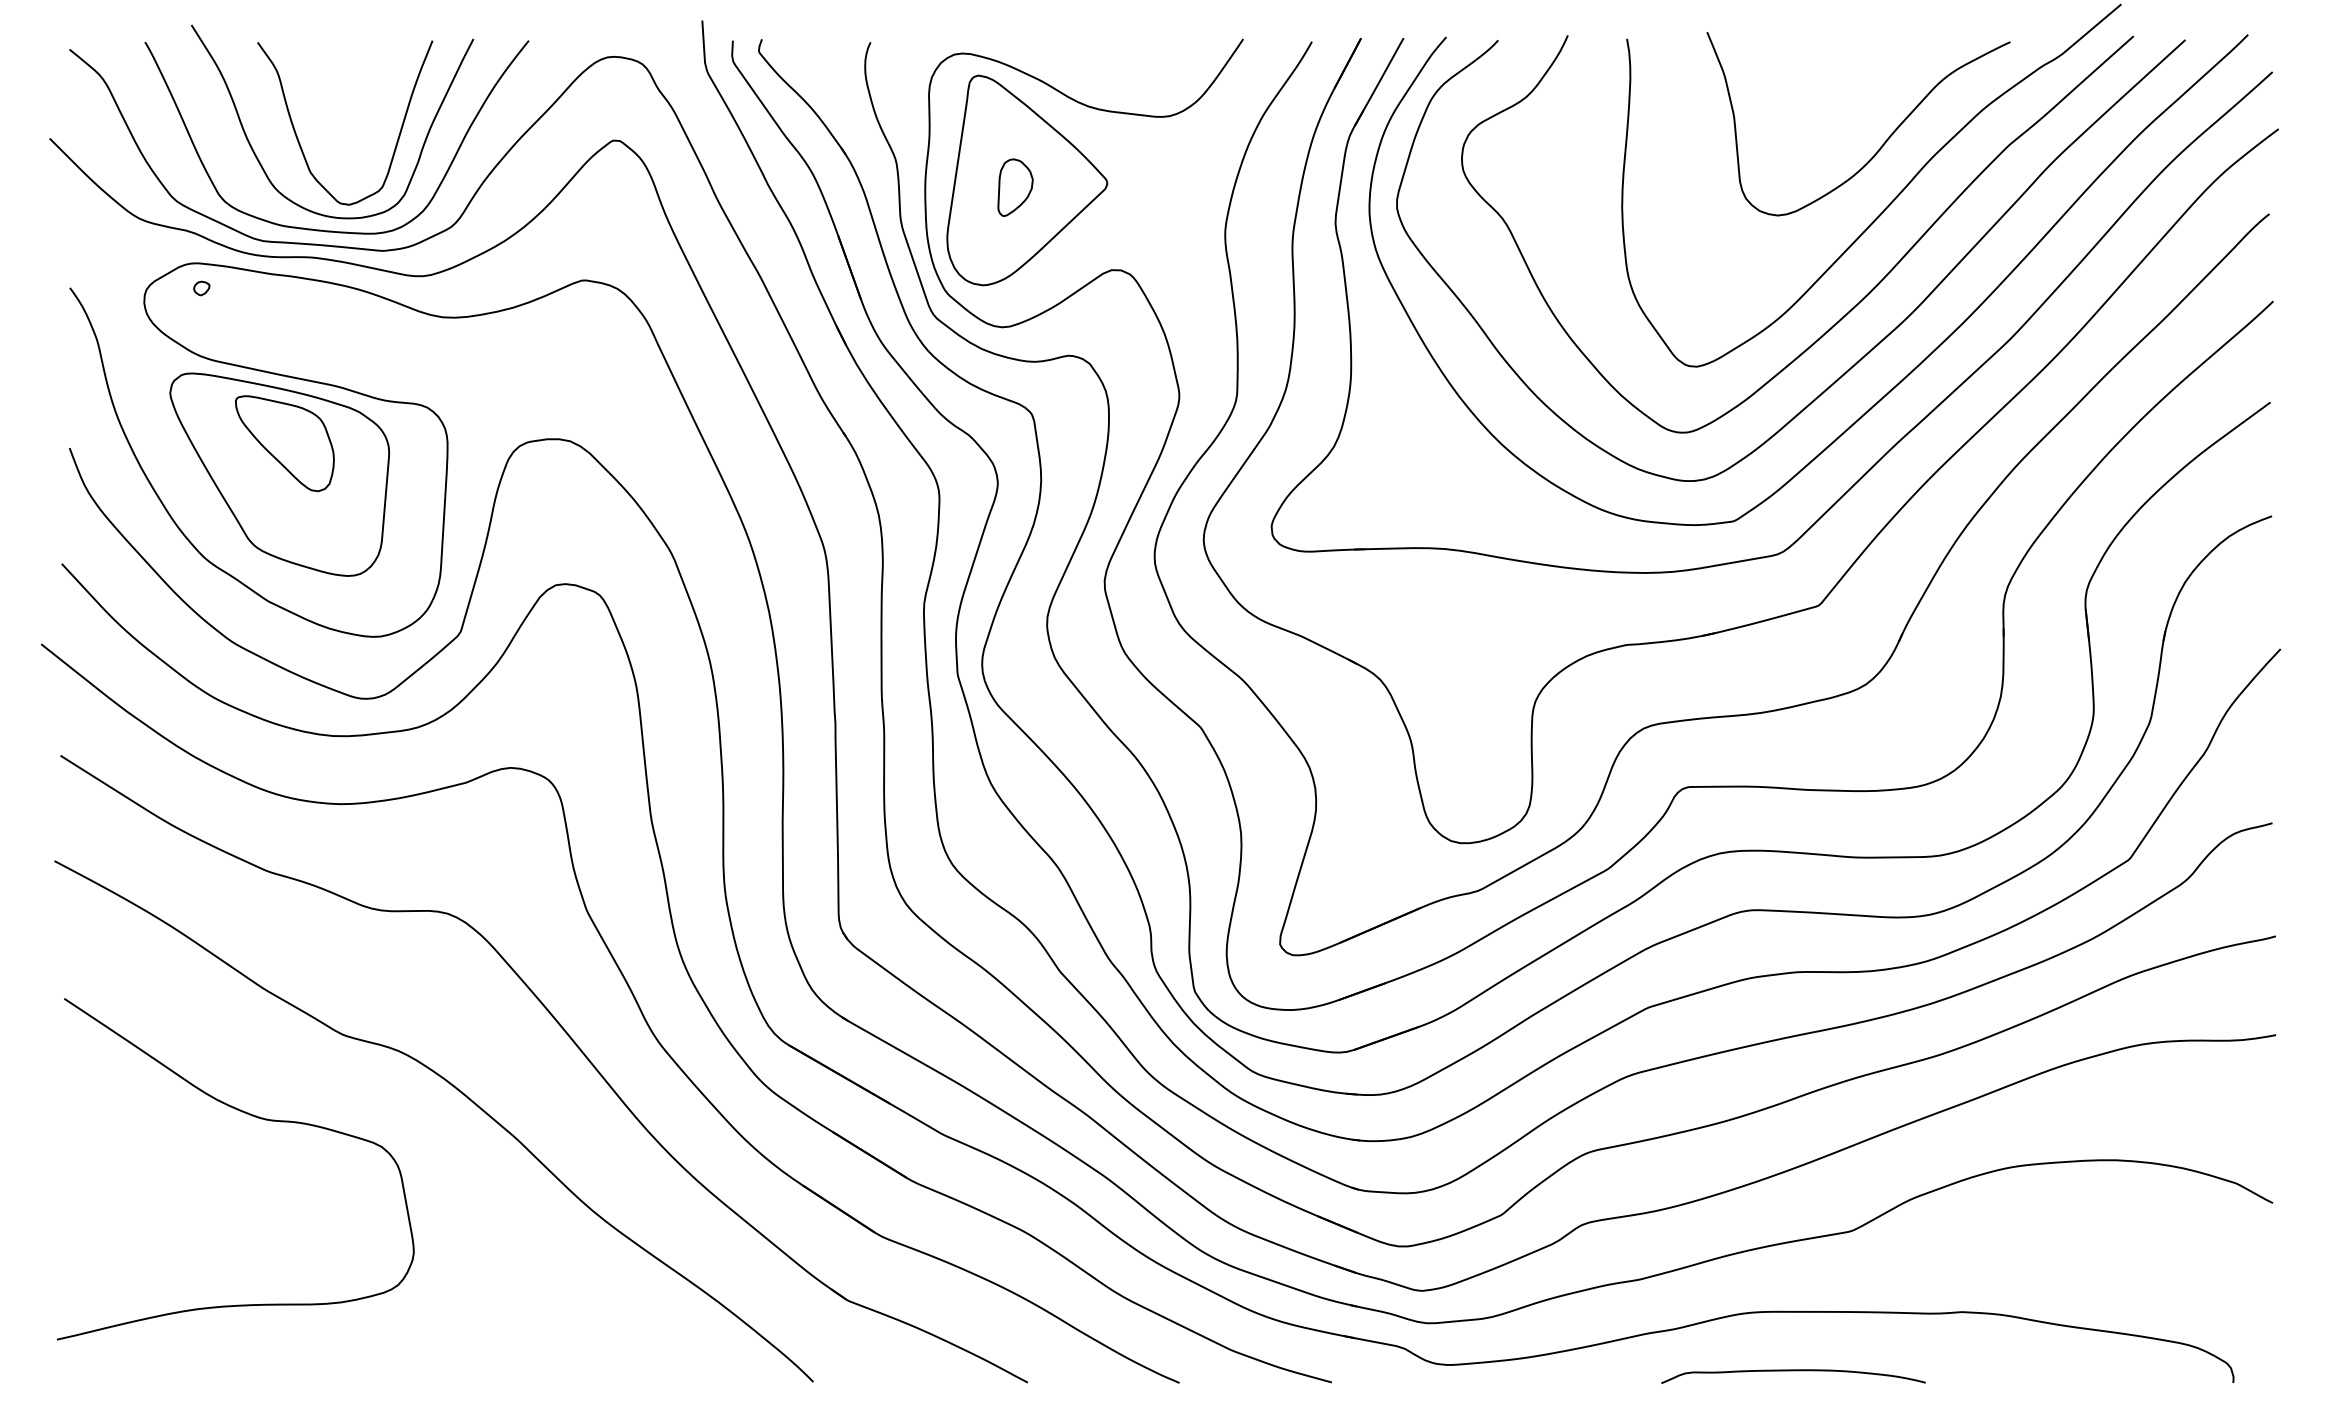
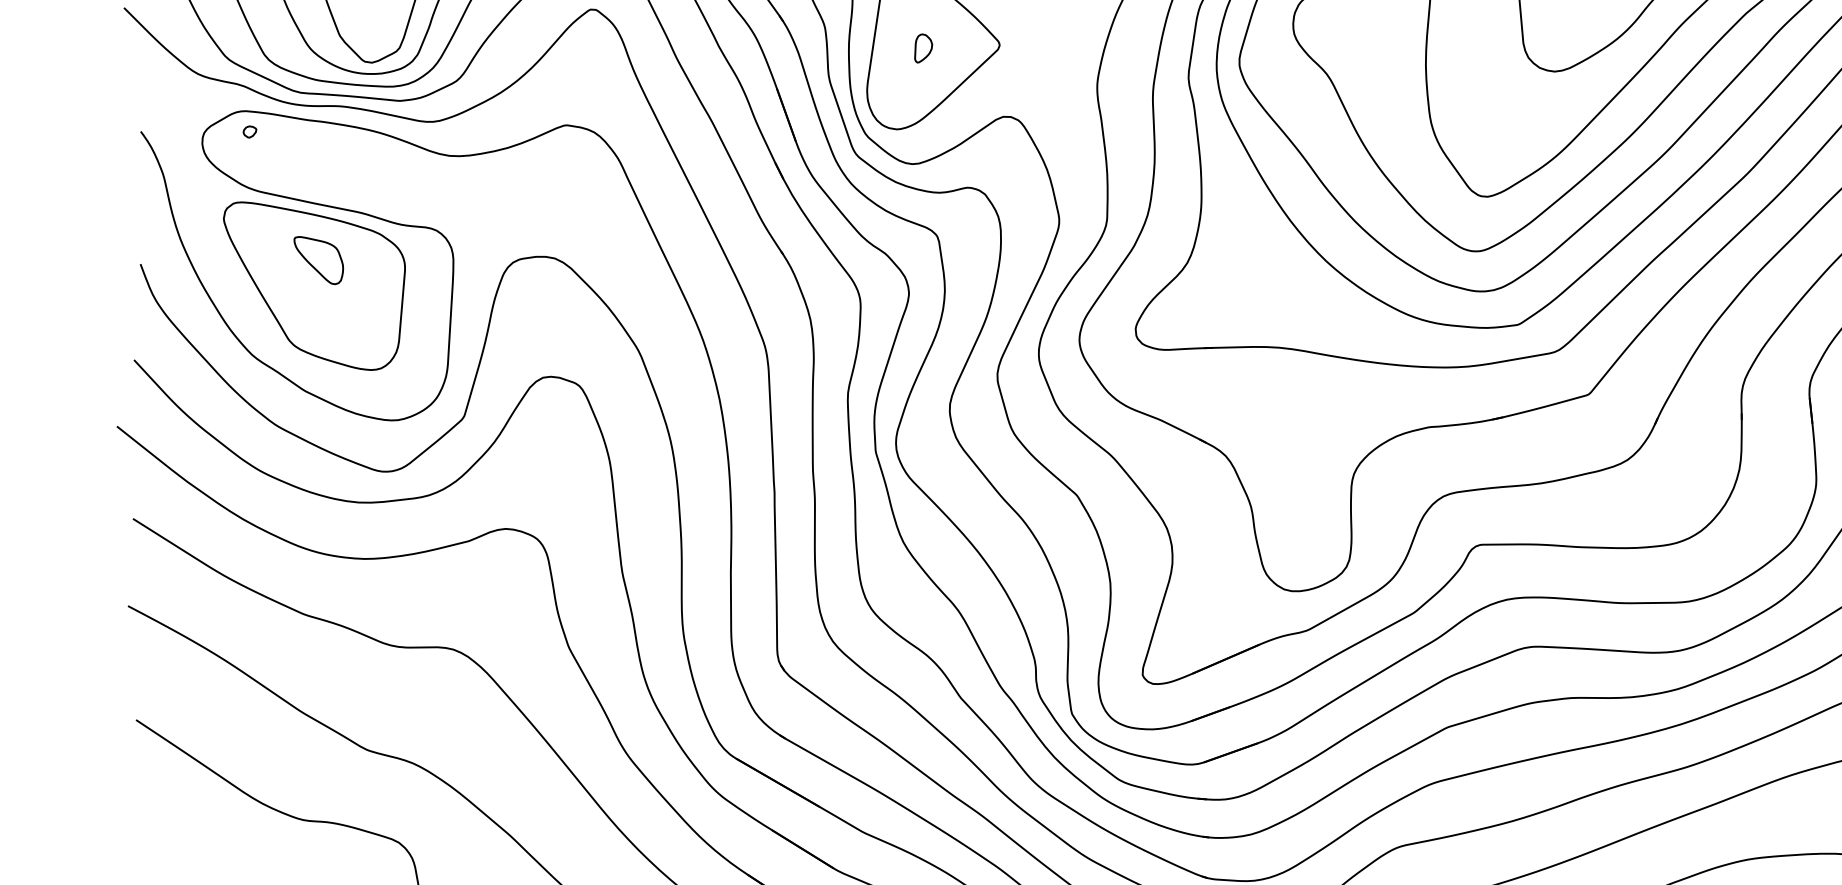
part: (1015, 187) -> (923, 48), size x0.6
part: (284, 443) -> (318, 260), size x0.6

